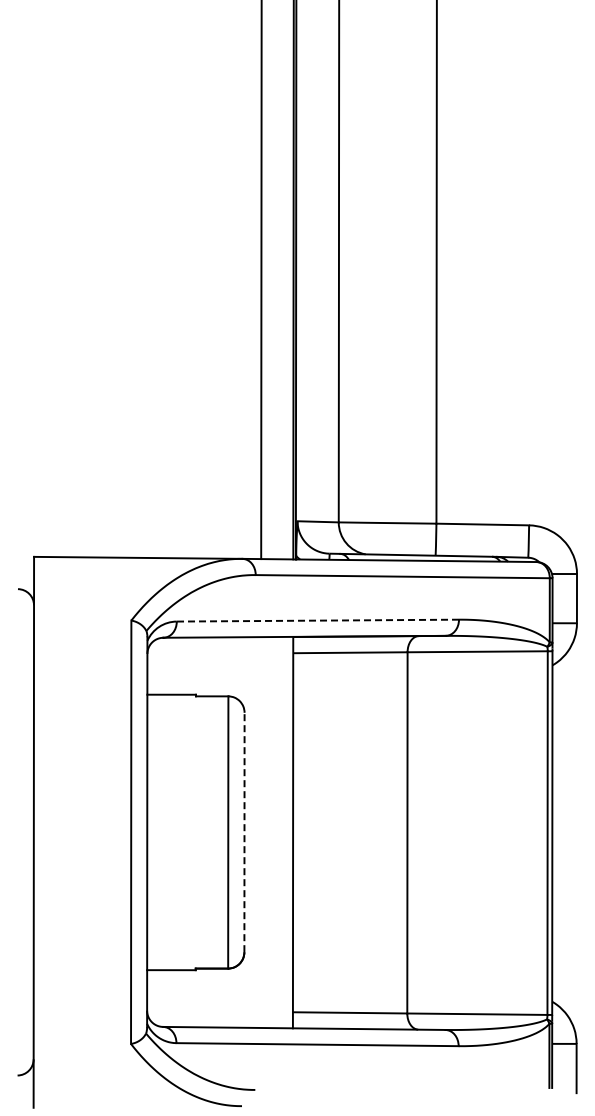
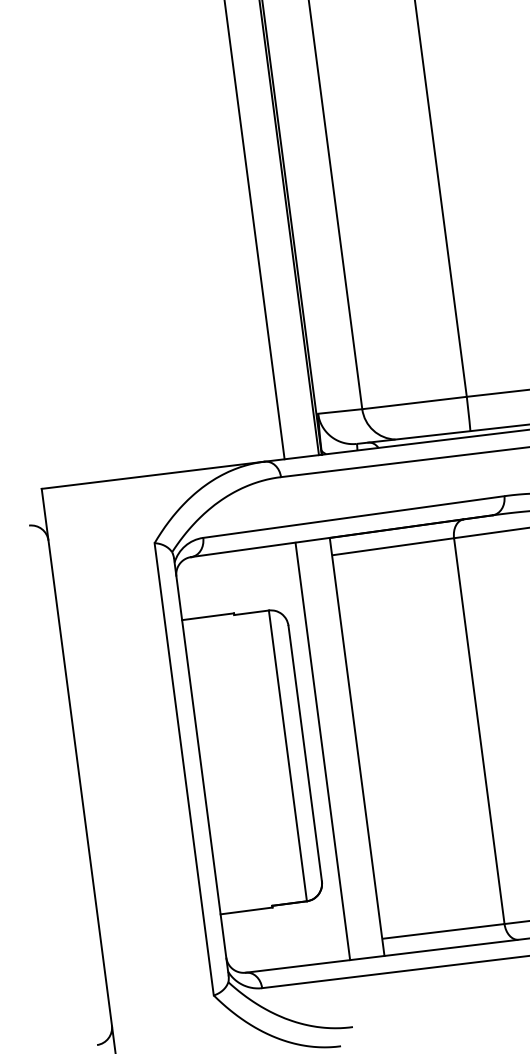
line: (317, 620) -> (353, 516), dashed -> solid
line: (244, 832) -> (305, 753), dashed -> solid
line: (260, 832) -> (322, 751), added

